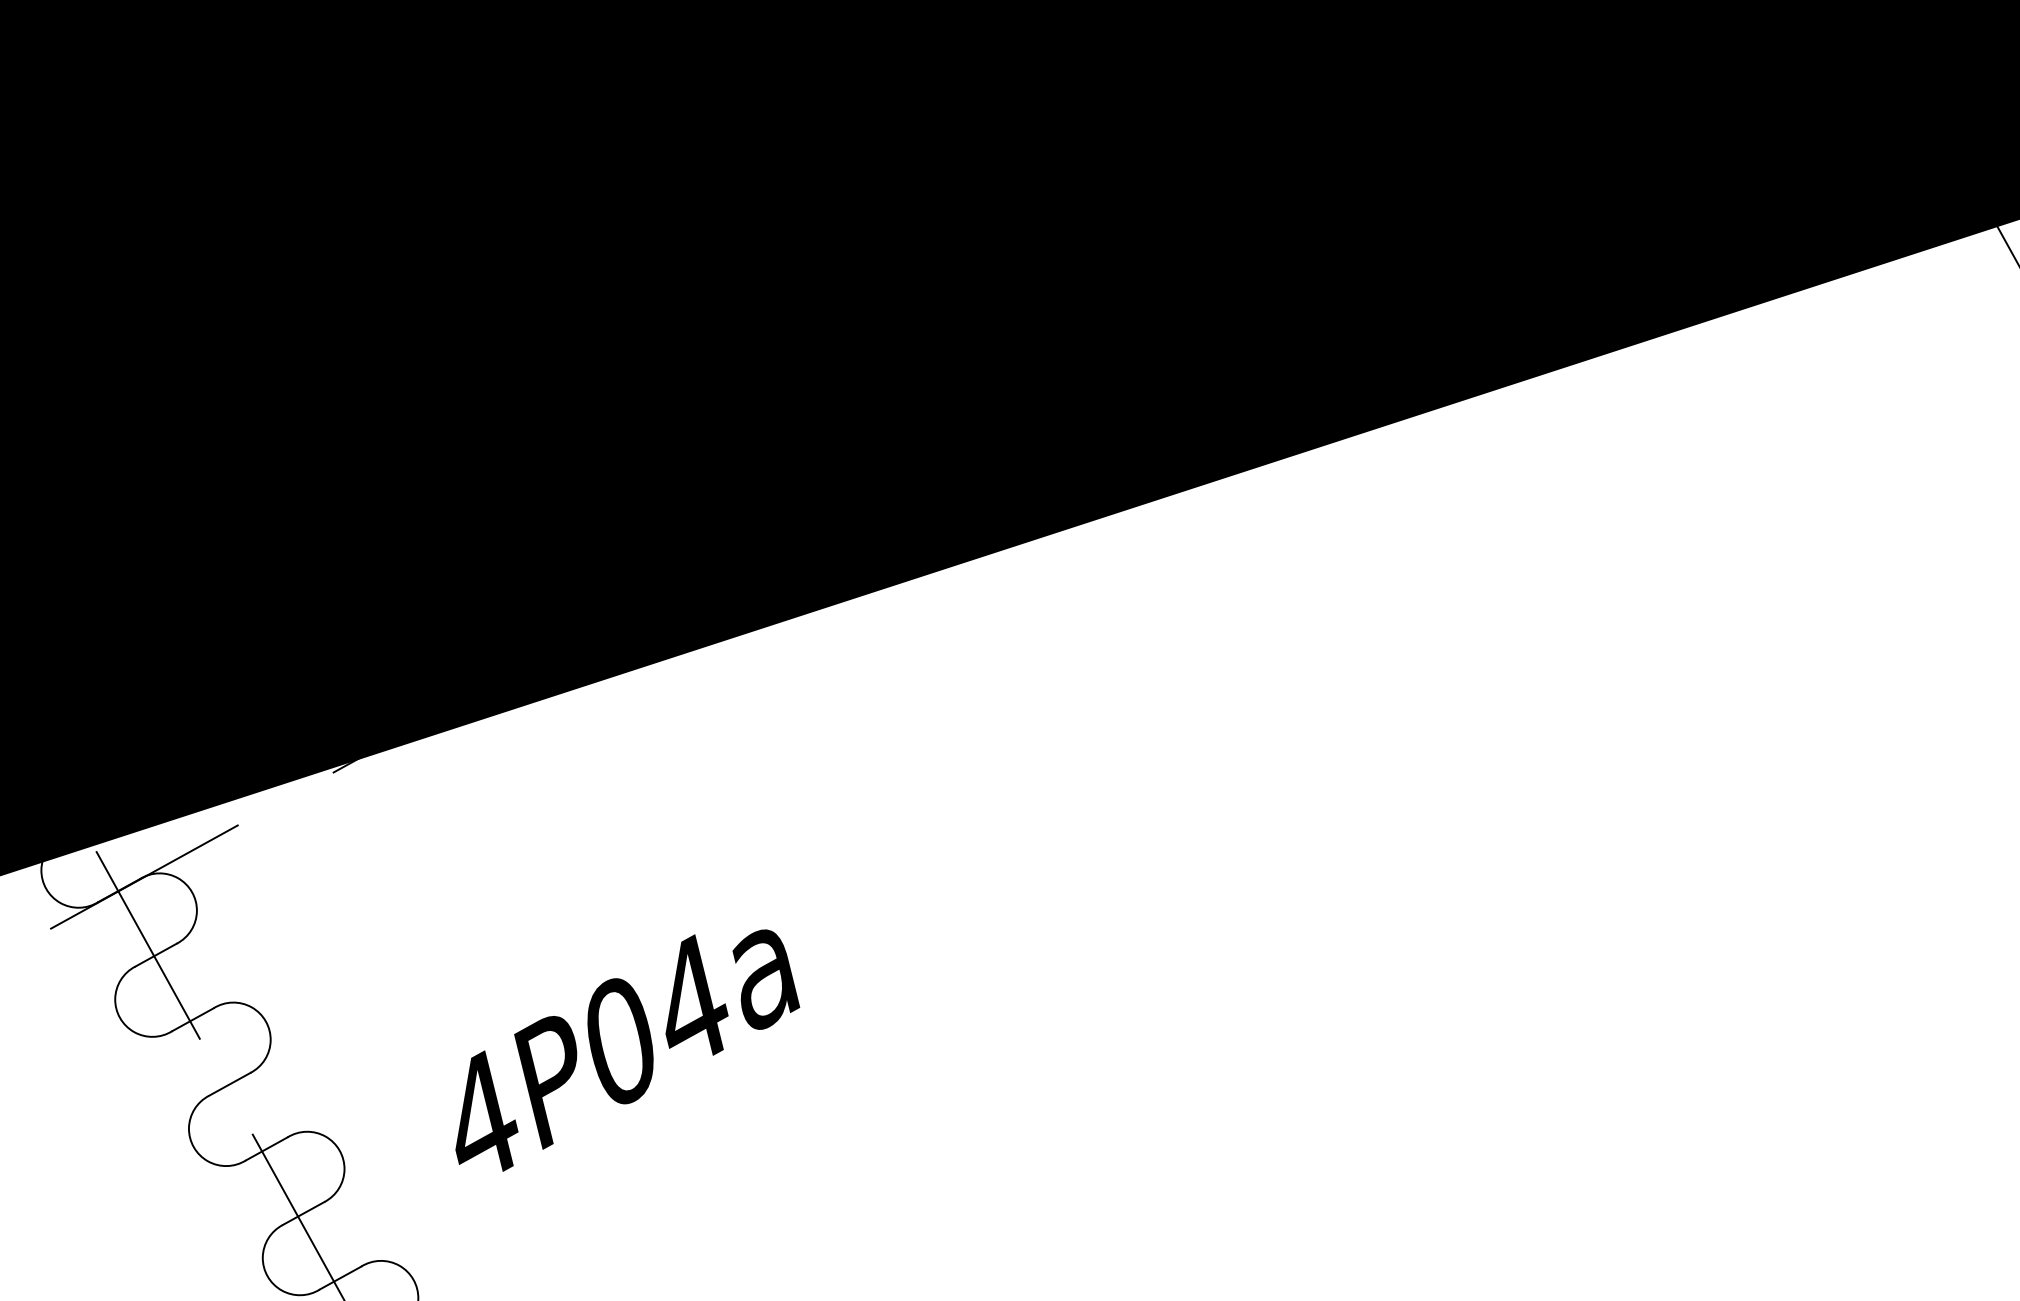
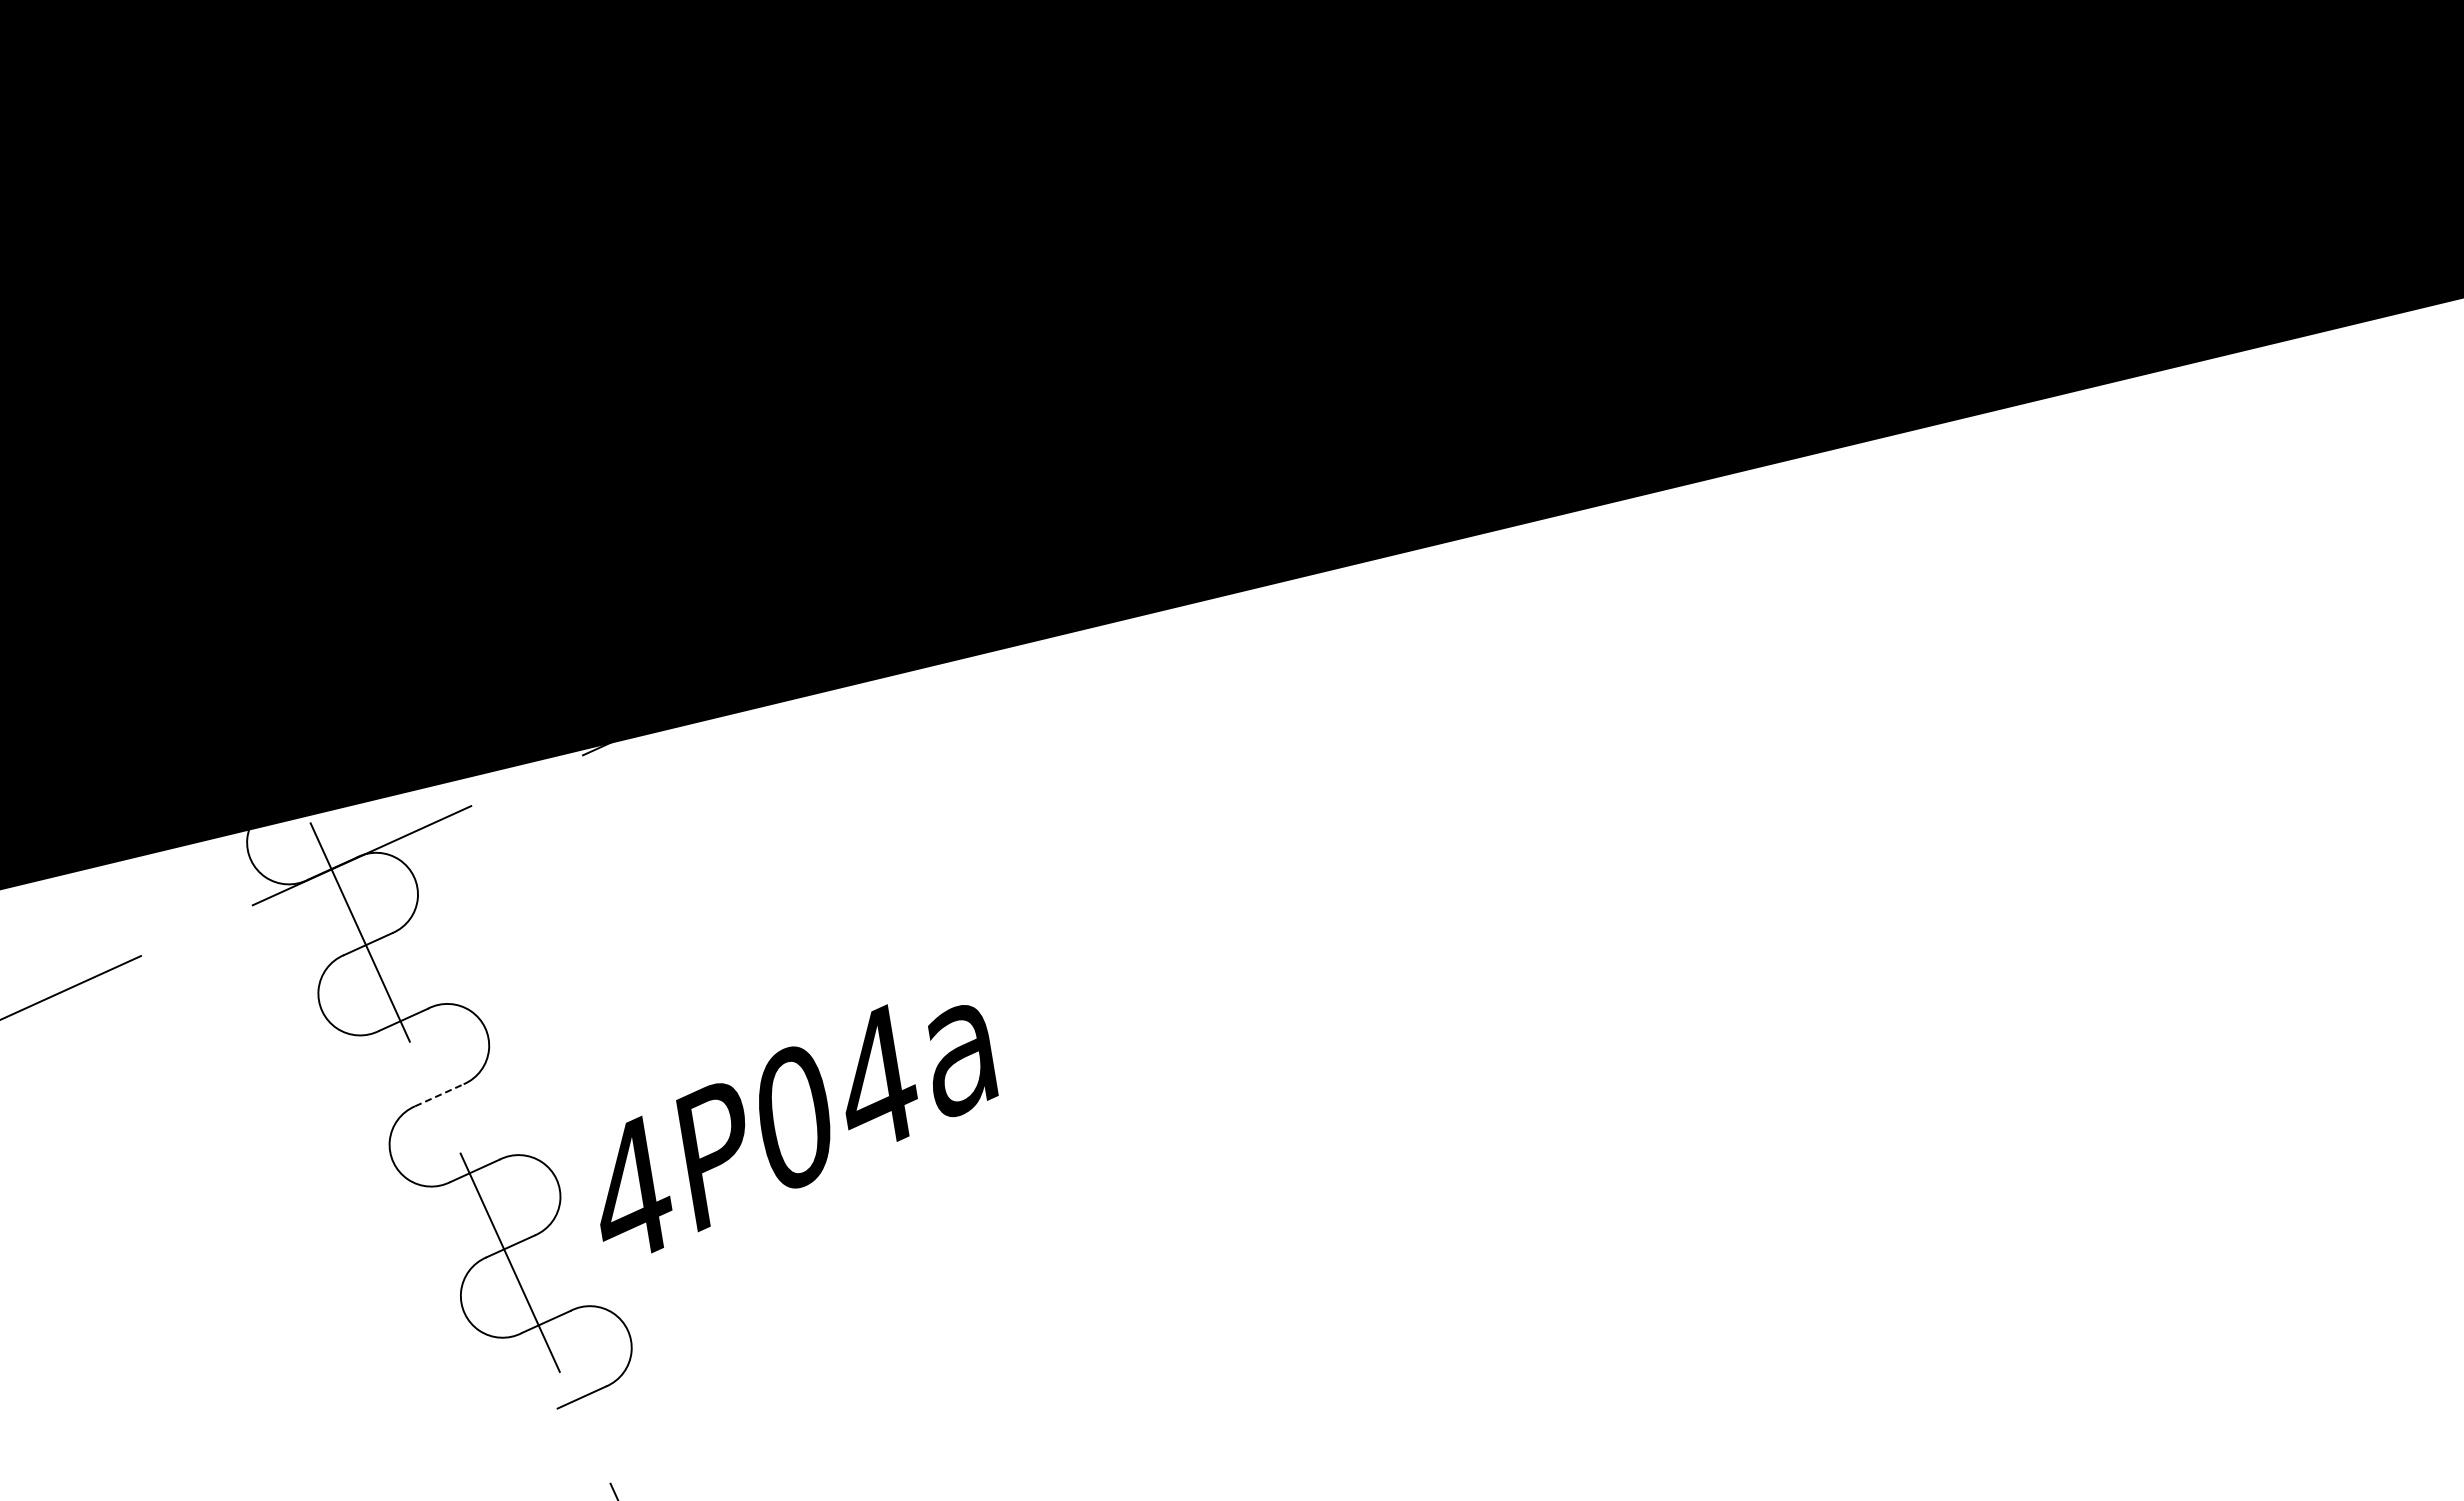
text: (625, 1050) -> (799, 1128), moved
line: (229, 1084) -> (439, 1095), solid -> dashed

